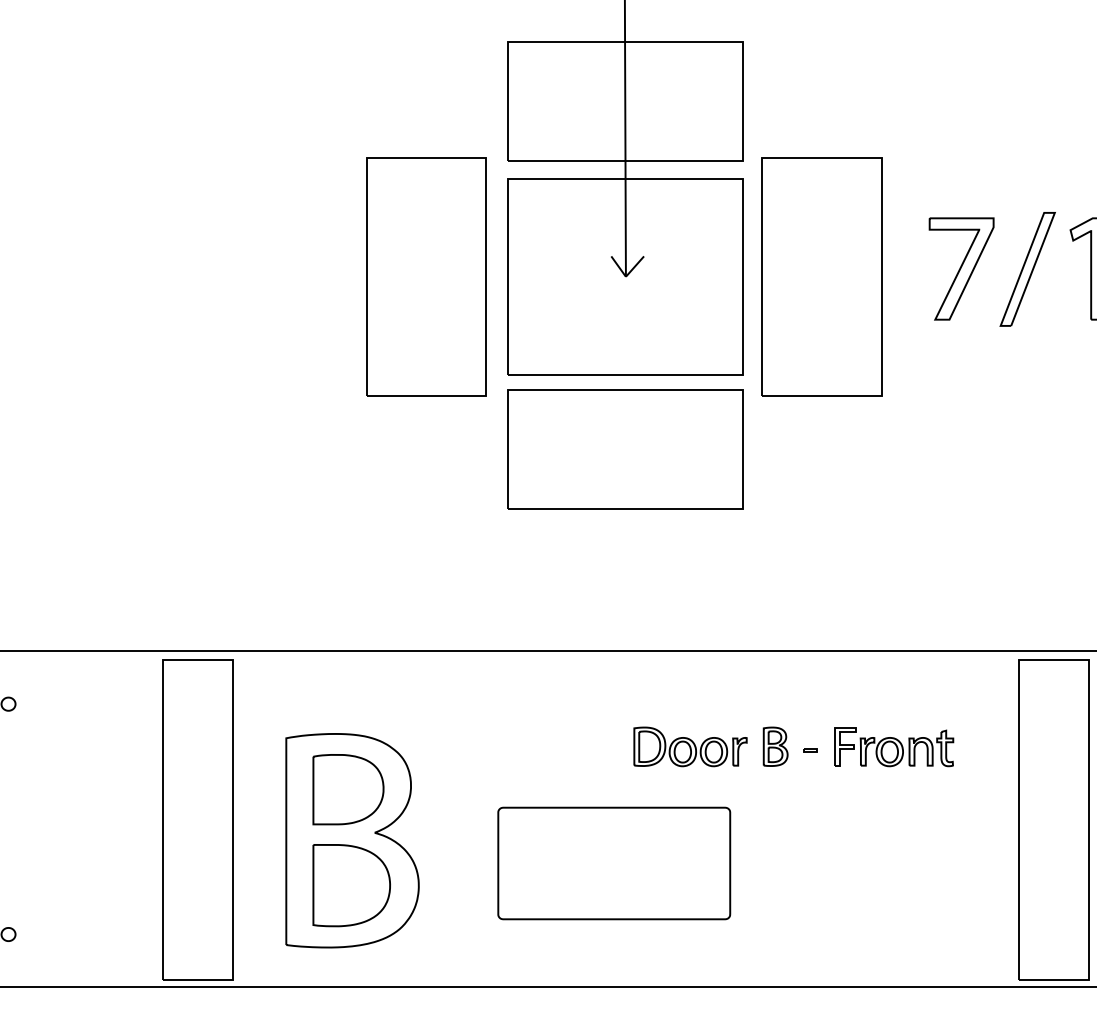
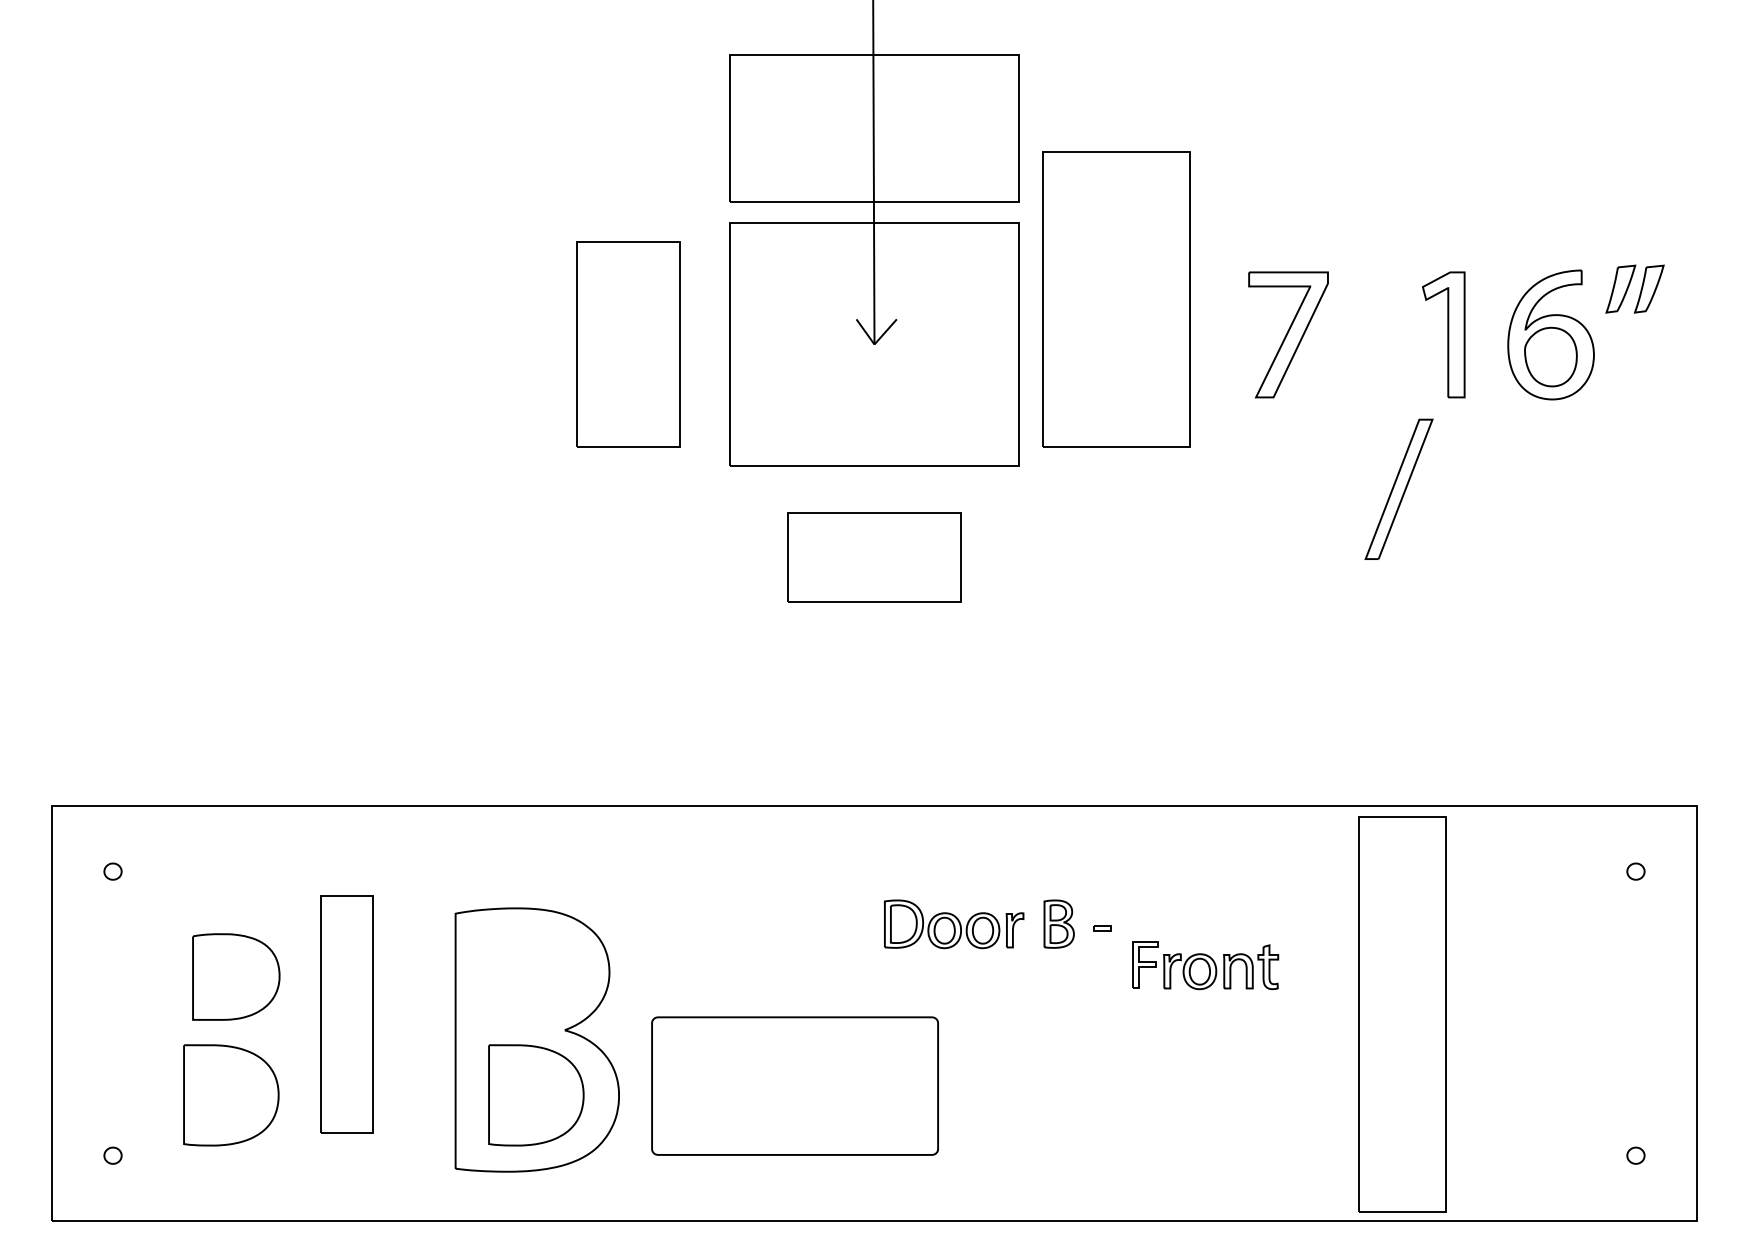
part: (1027, 268) -> (1398, 488), moved
part: (426, 276) -> (628, 344), size x0.7
part: (822, 276) -> (1116, 299), moved
part: (625, 449) -> (874, 557), size x0.6
part: (894, 747) -> (1205, 965), moved
part: (348, 789) -> (236, 976), moved
part: (197, 820) -> (346, 1014), size x0.6
part: (613, 862) -> (794, 1085), moved
part: (104, 885) -> (231, 1095), added

